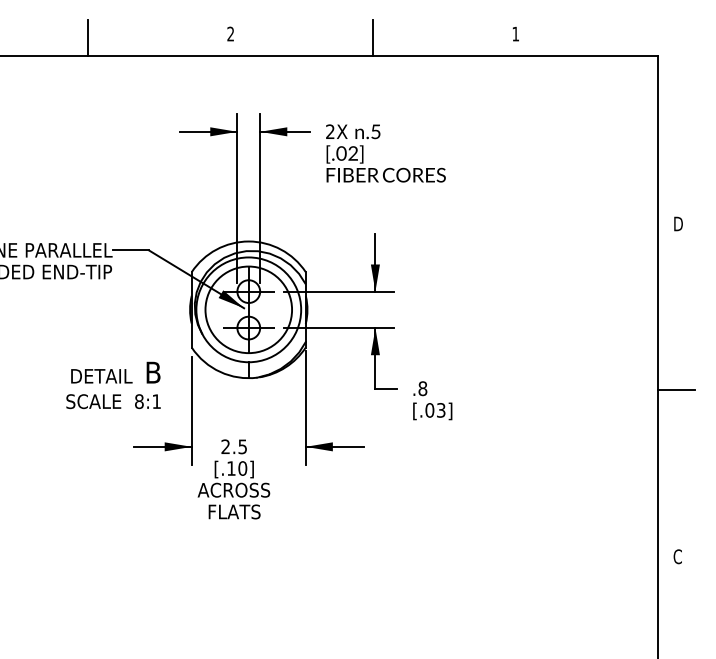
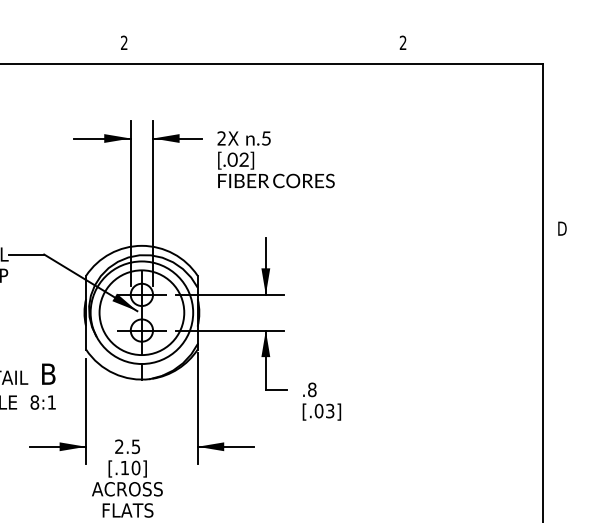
text: (515, 33) -> (402, 42), 1 -> 2
line: (373, 37) -> (263, 46), removed
line: (676, 390) -> (560, 391), removed

